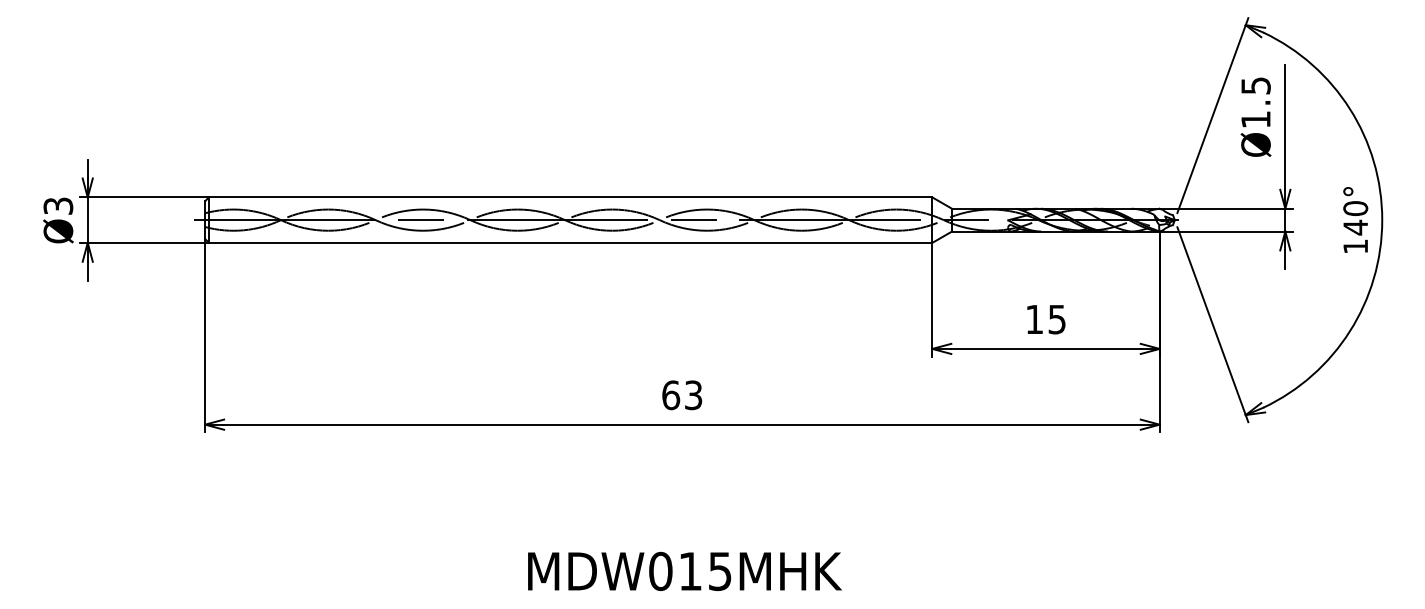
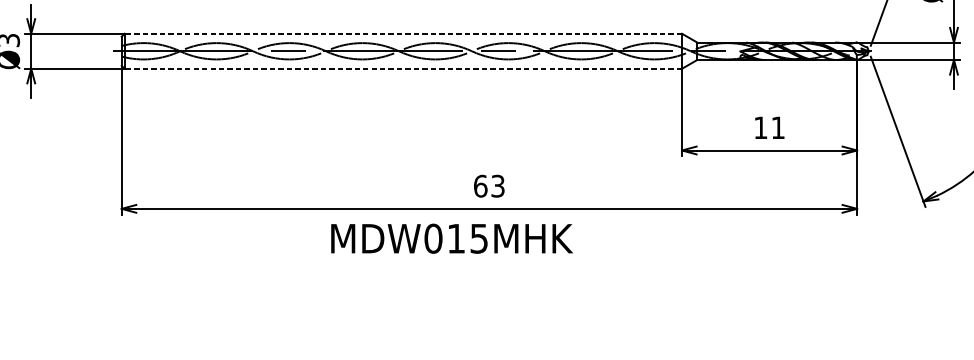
line: (570, 197) -> (403, 33), solid -> dashed
line: (570, 242) -> (403, 68), solid -> dashed
text: (1056, 319) -> (777, 127), 15 -> 11
text: (684, 570) -> (451, 238), moved

